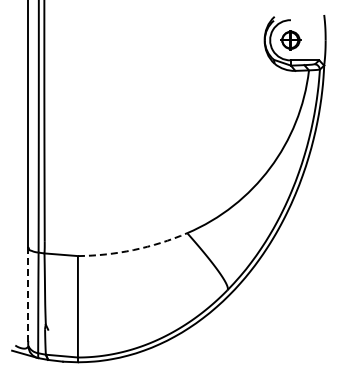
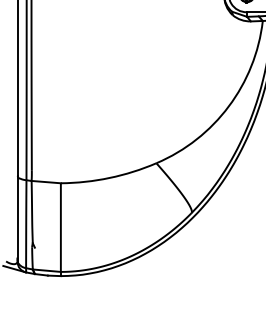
arc: (133, 250) -> (109, 178), dashed -> solid
line: (28, 297) -> (17, 219), dashed -> solid

